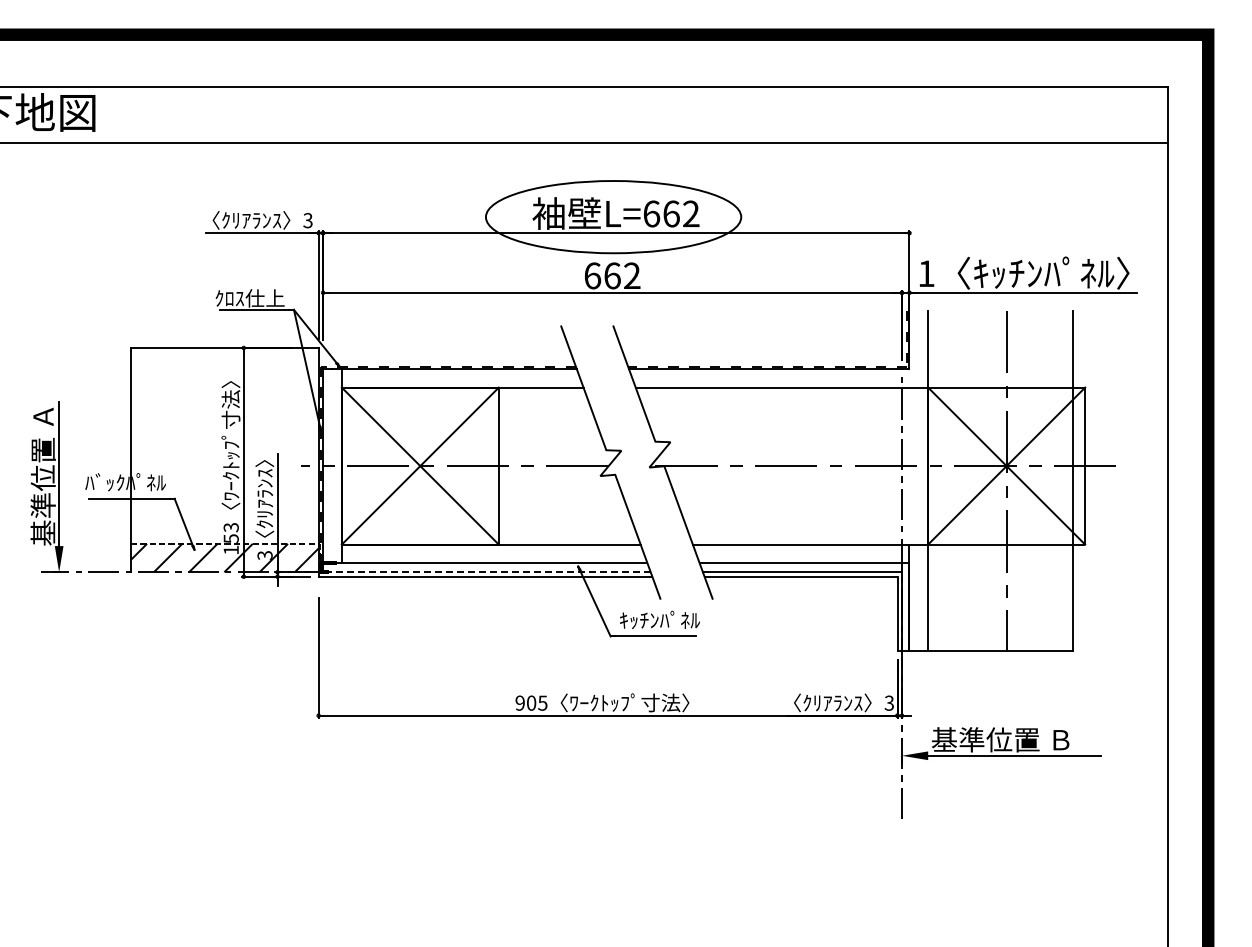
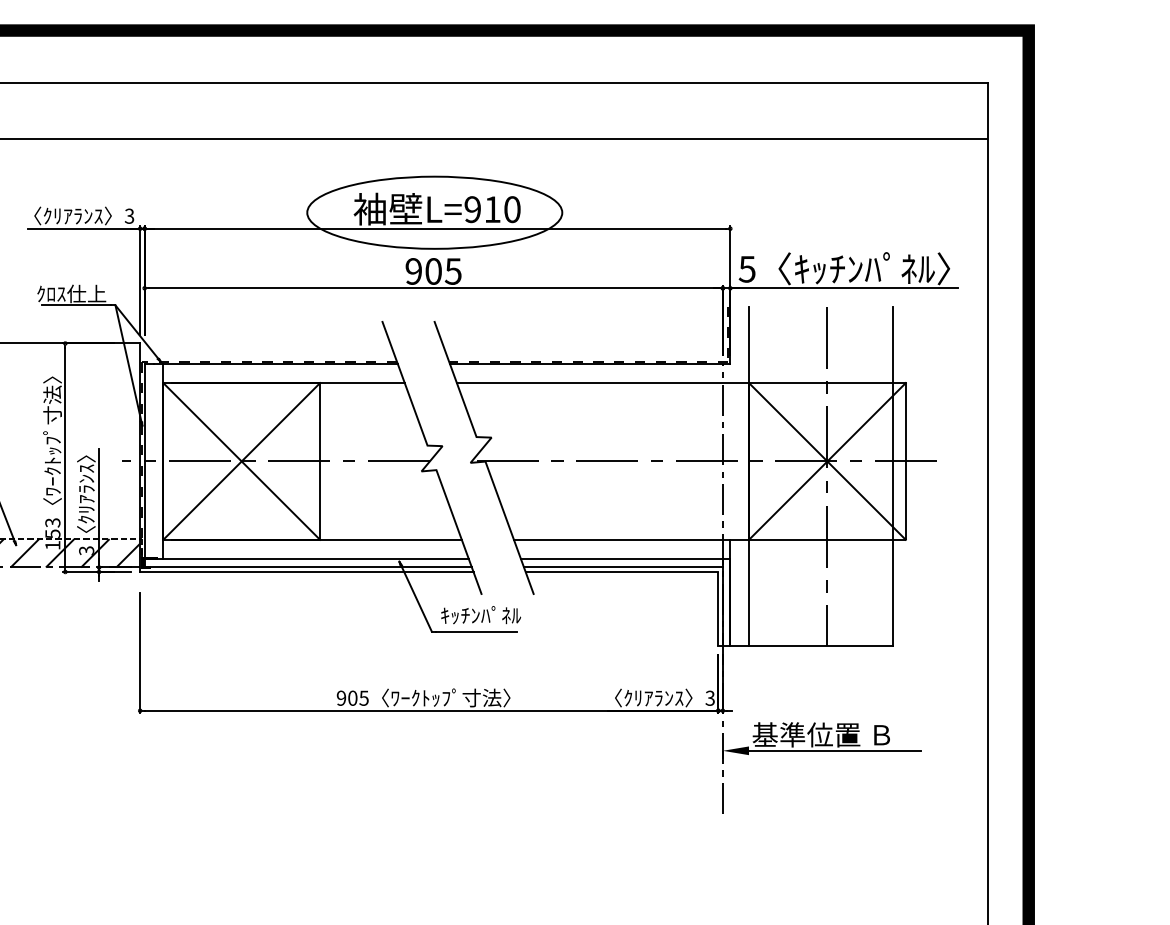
text: (671, 213) -> (492, 209), L=662 -> L=910
text: (926, 273) -> (747, 269), 1 -> 5
text: (612, 275) -> (433, 271), 662 -> 905
line: (486, 572) -> (307, 567), dashed -> solid

